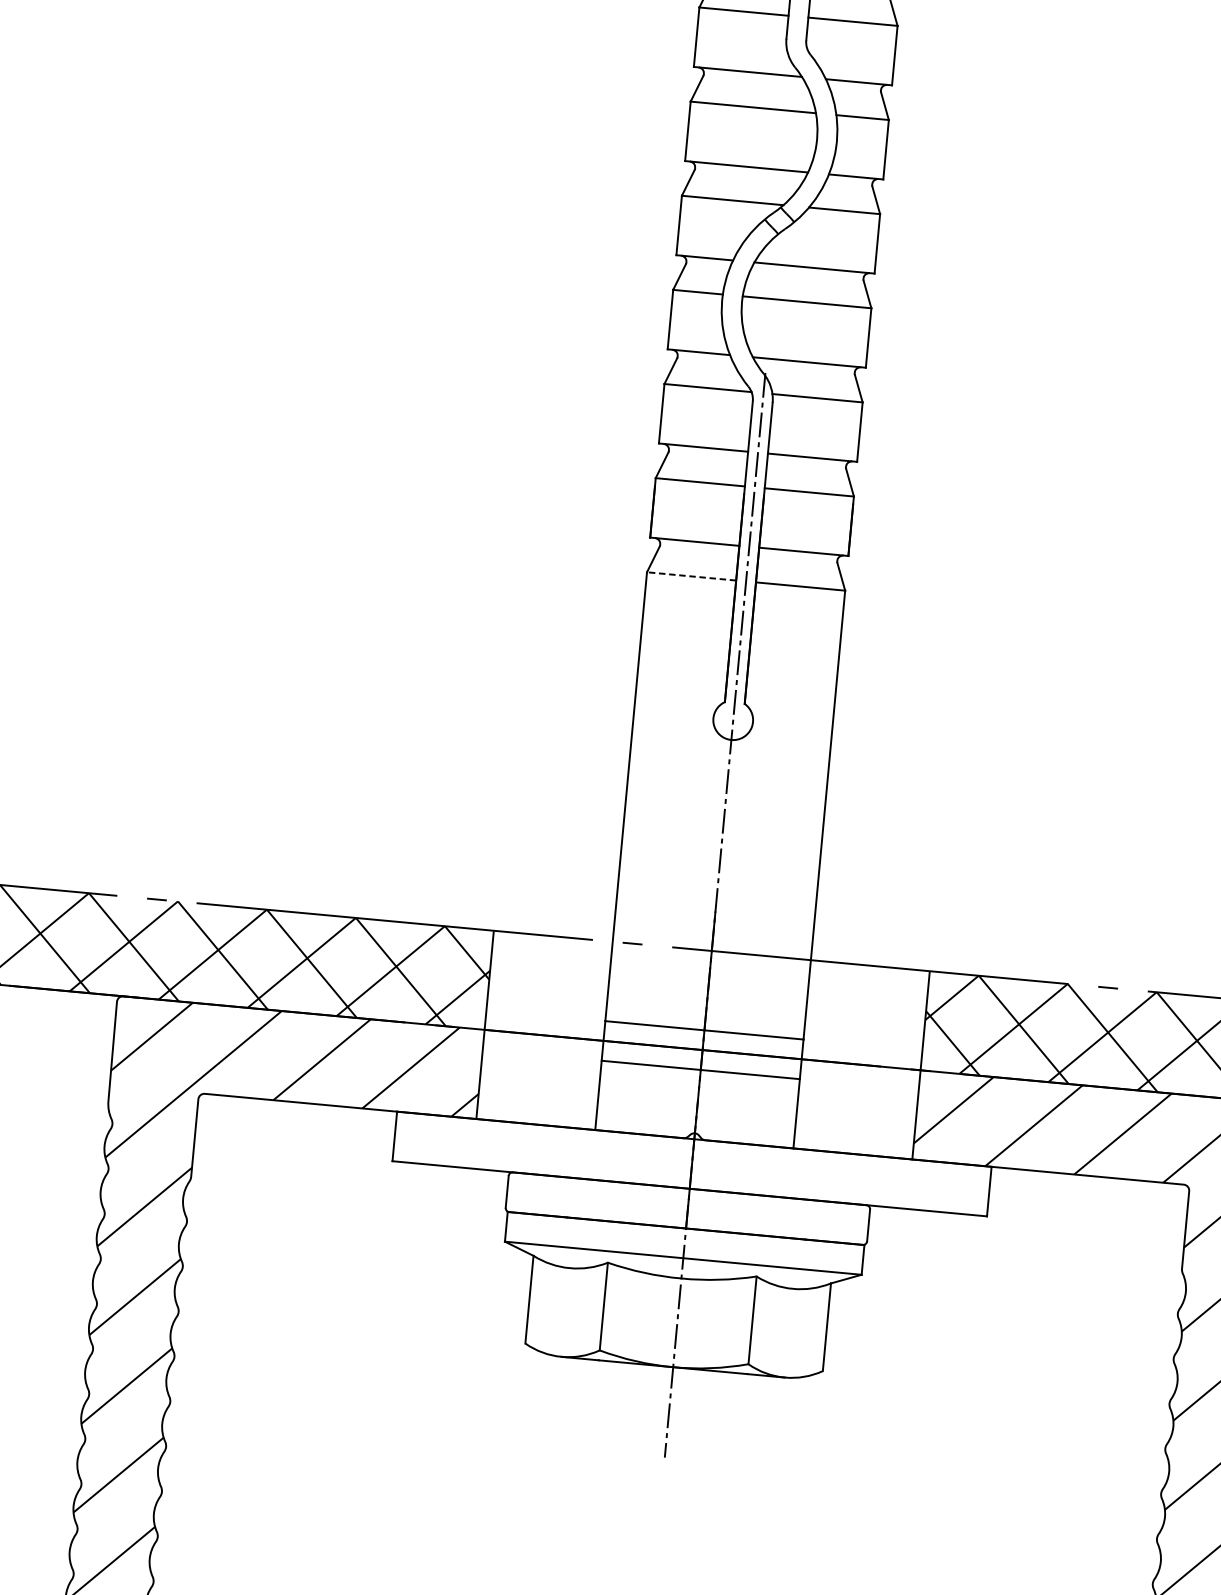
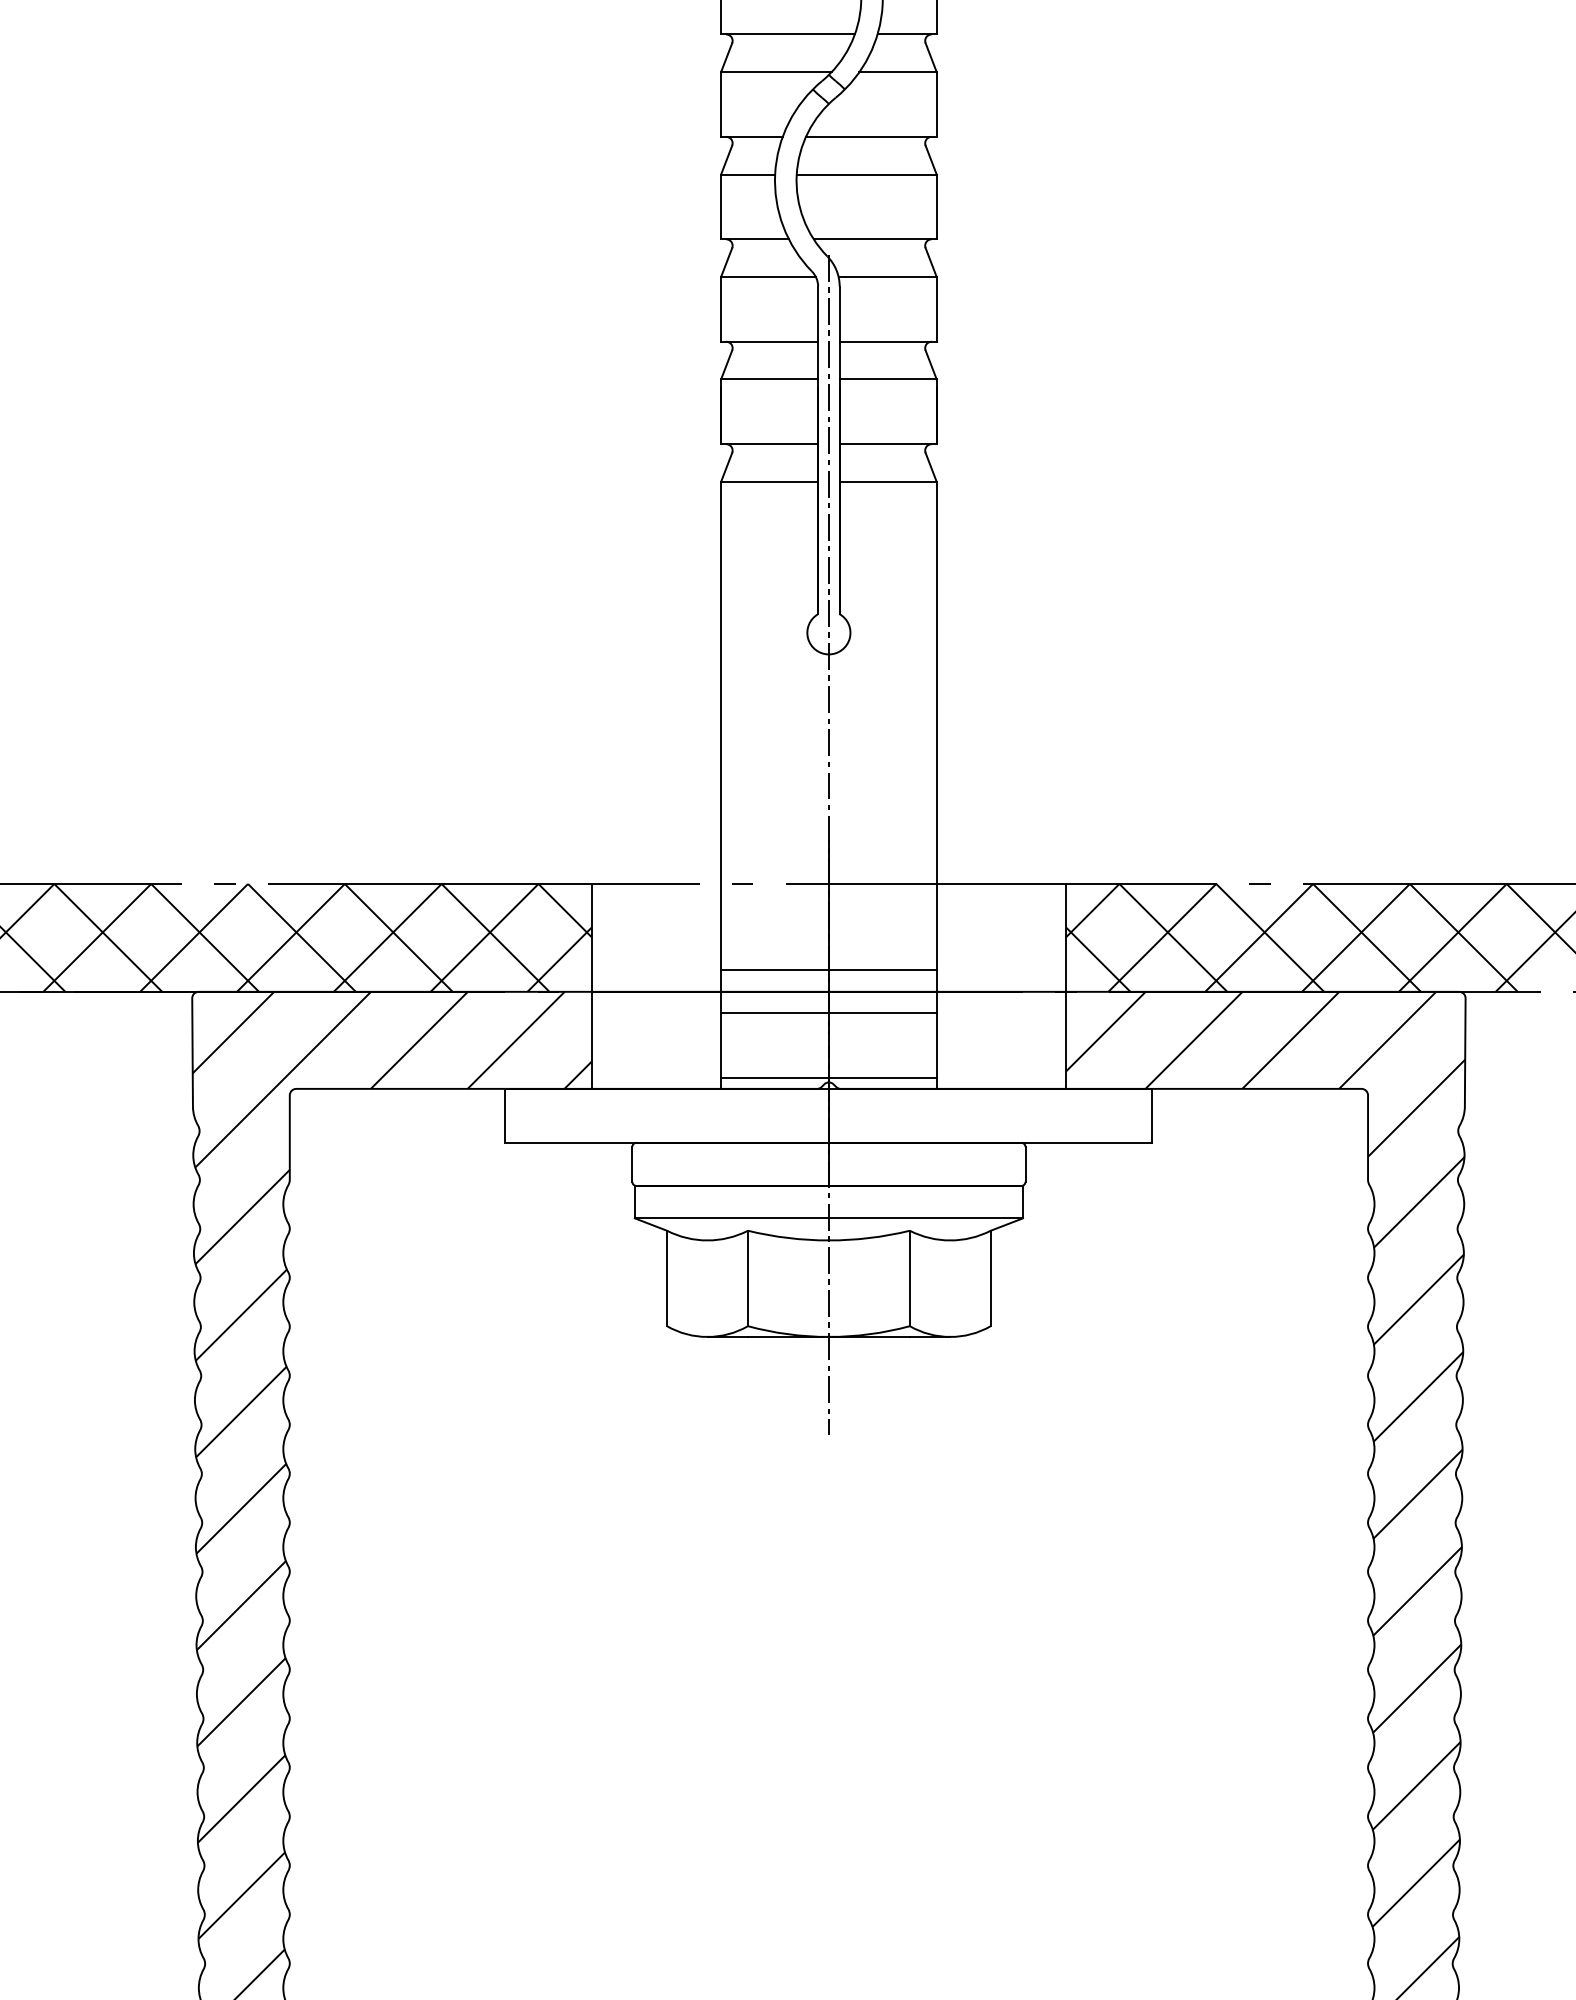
line: (691, 576) -> (769, 481), dashed -> solid
line: (694, 1128) -> (828, 1077), added

